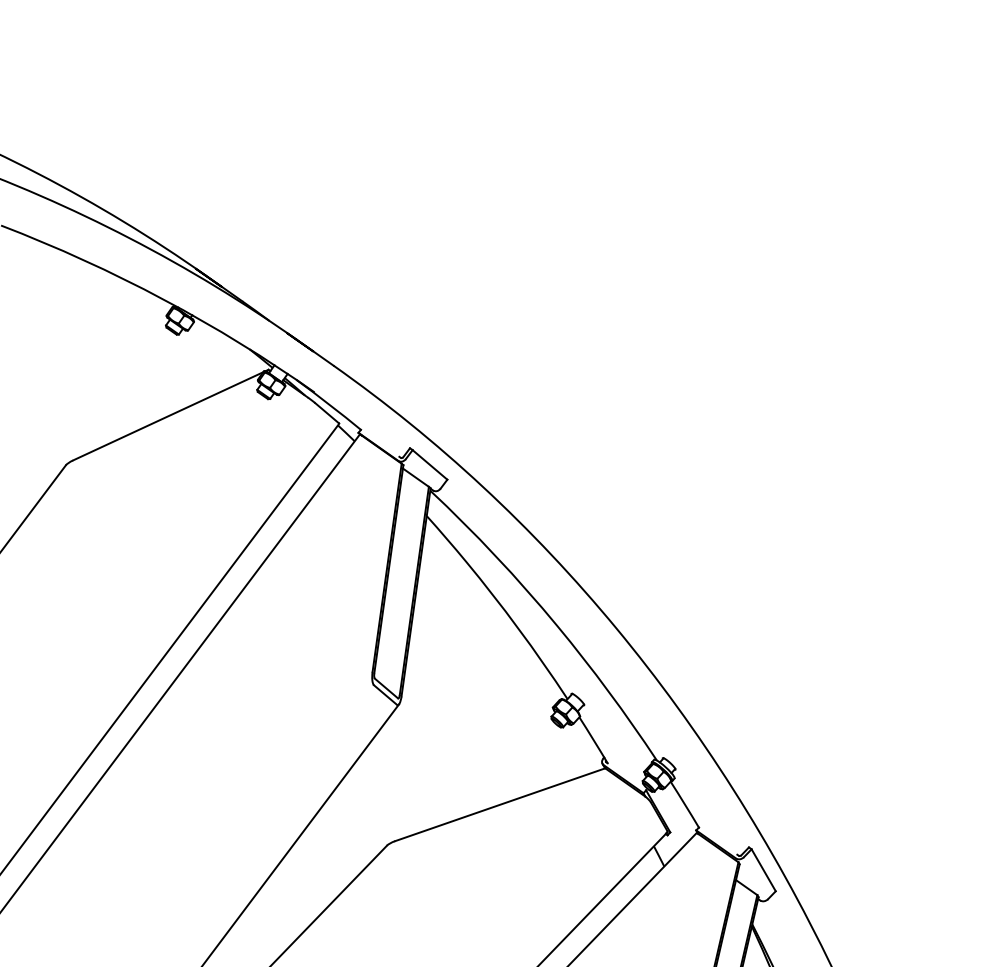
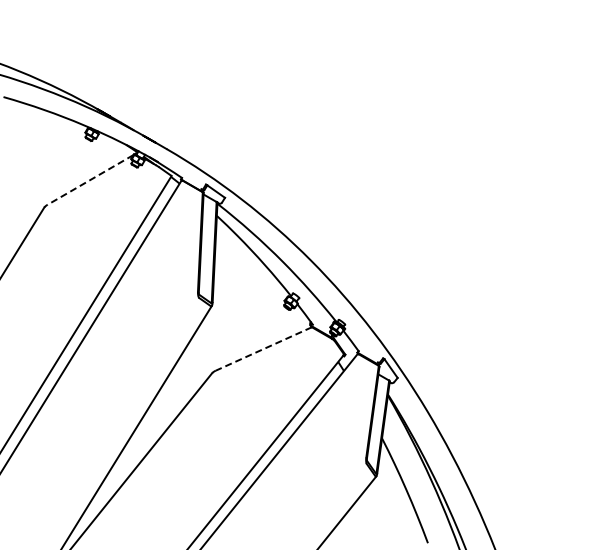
line: (168, 415) -> (90, 179), solid -> dashed
line: (499, 803) -> (263, 348), solid -> dashed

